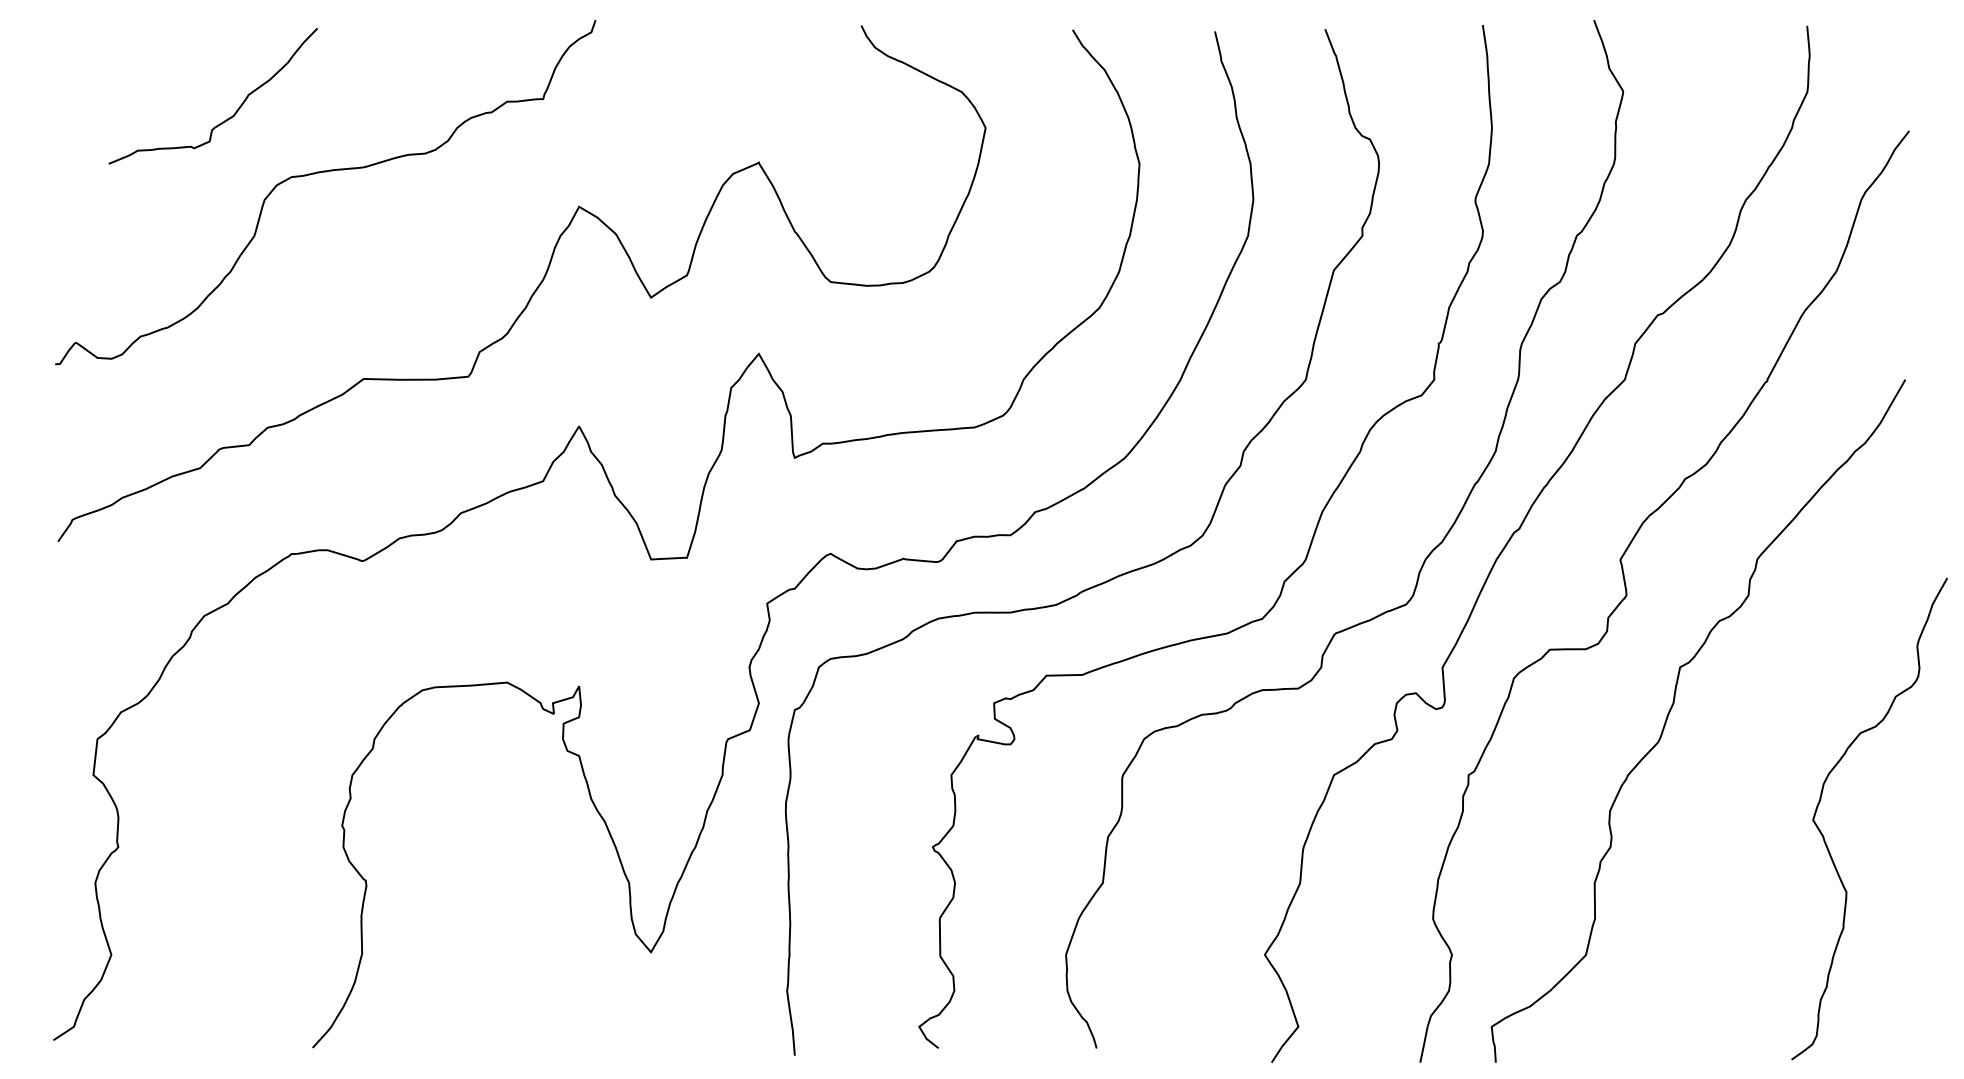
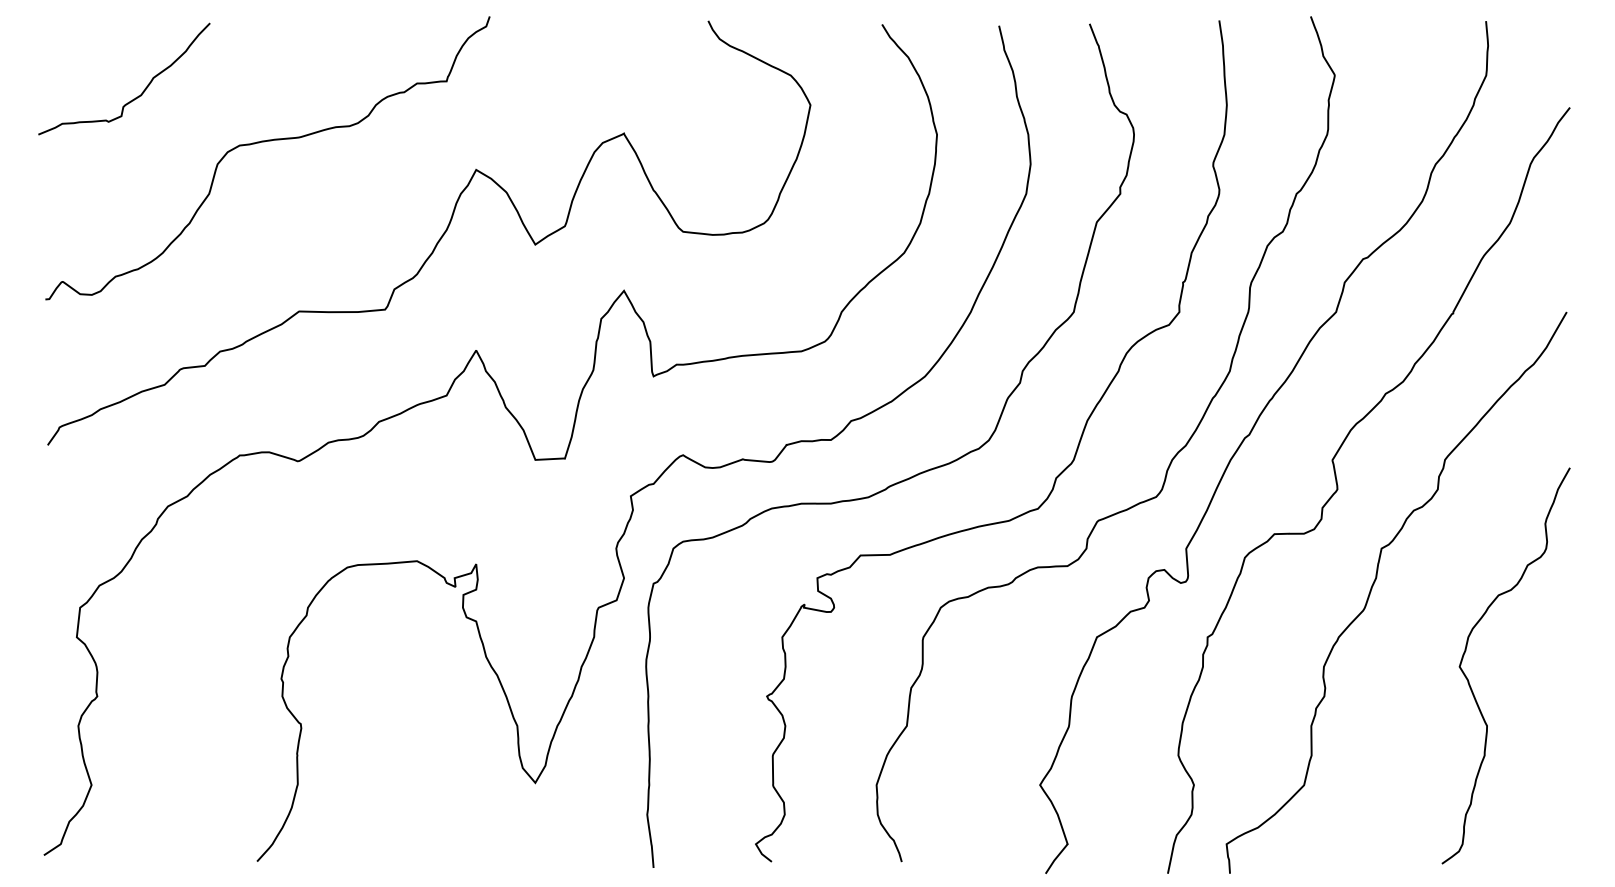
curve: (227, 118) -> (136, 97), moved
curve: (1824, 836) -> (1469, 680), moved

